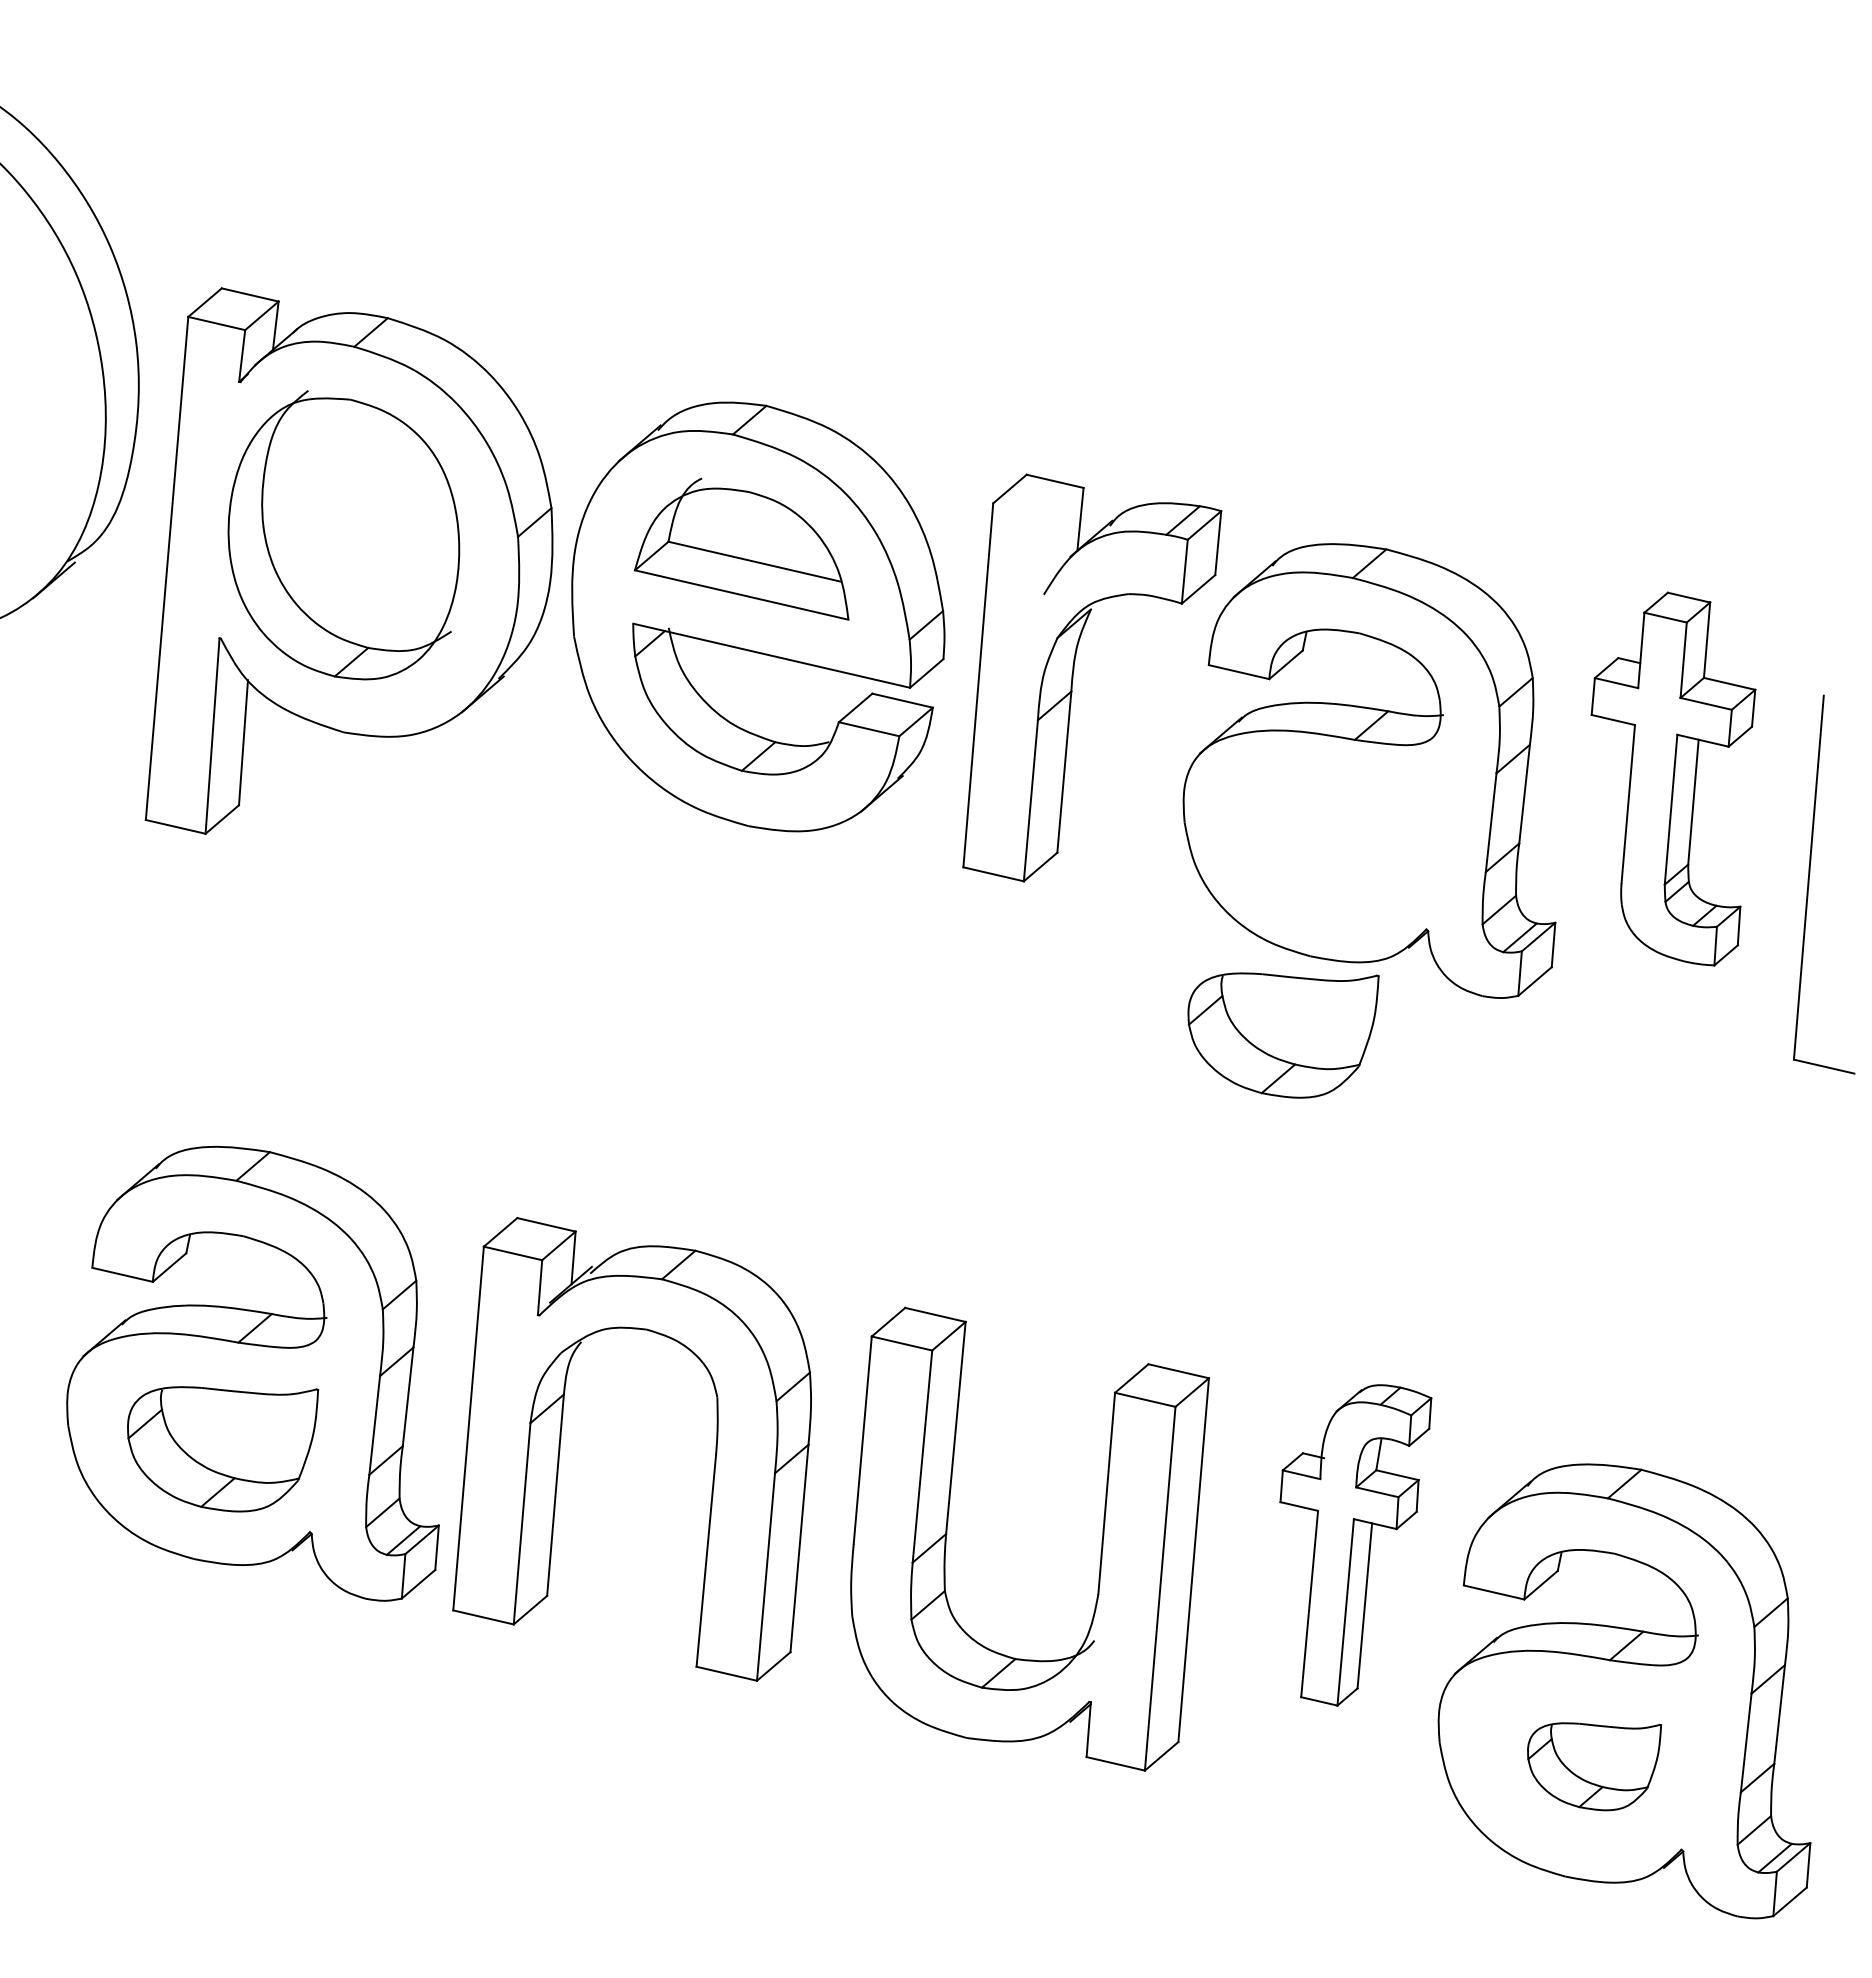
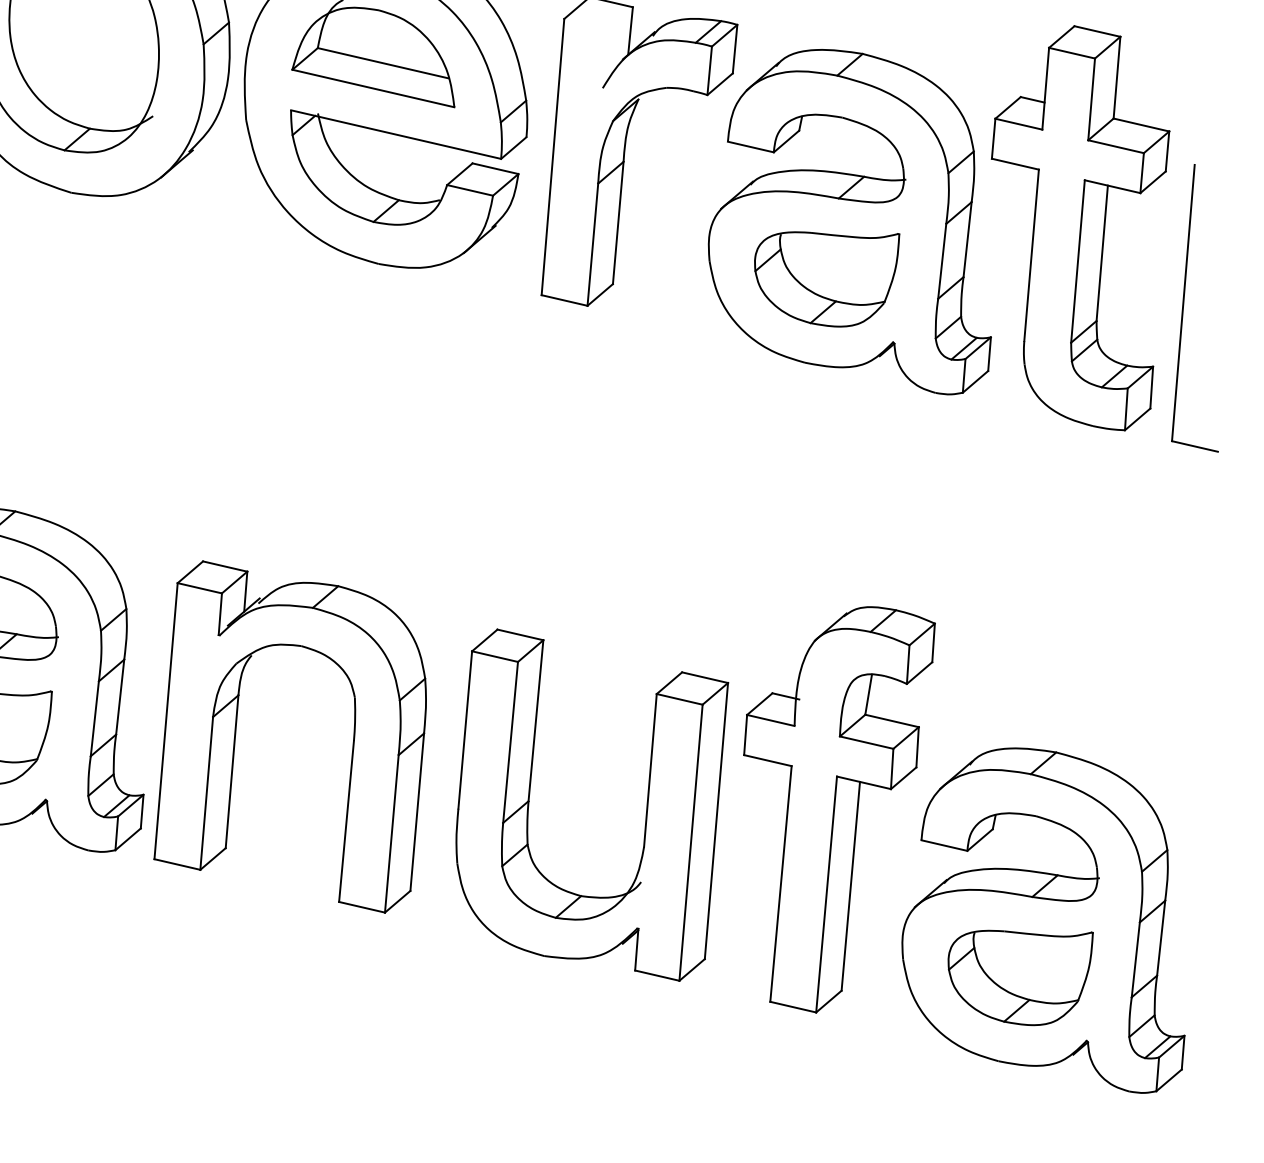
part: (1673, 778) -> (1080, 227), size x1.43
part: (1283, 1035) -> (827, 279), moved
part: (1355, 1545) -> (839, 809), size x1.67
part: (1594, 1766) -> (1020, 977), size x1.43

